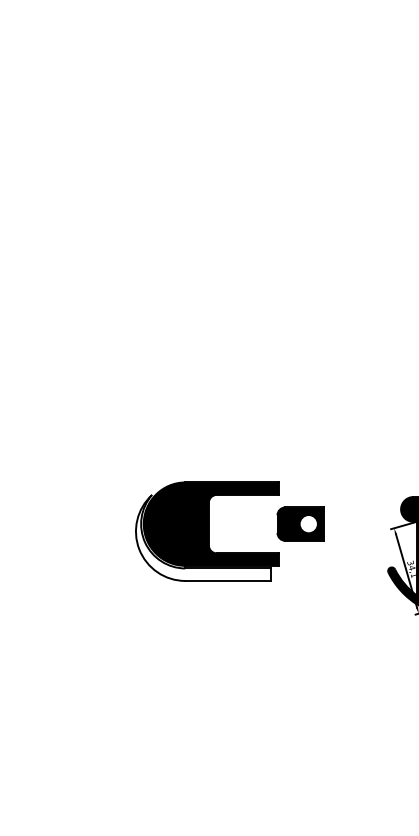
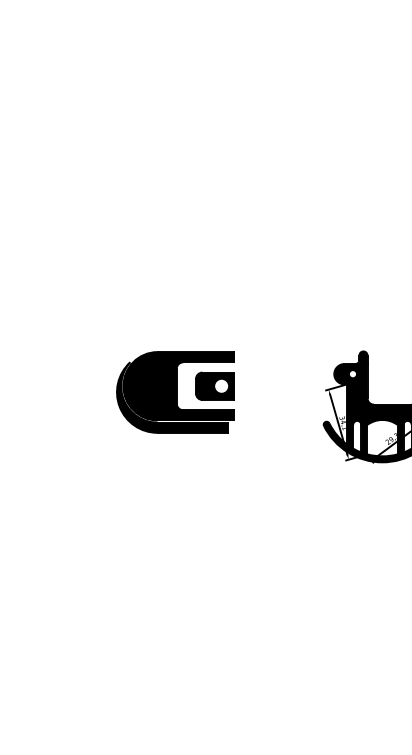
part: (300, 523) -> (214, 385), moved
fill: (203, 537) -> (172, 397), added

